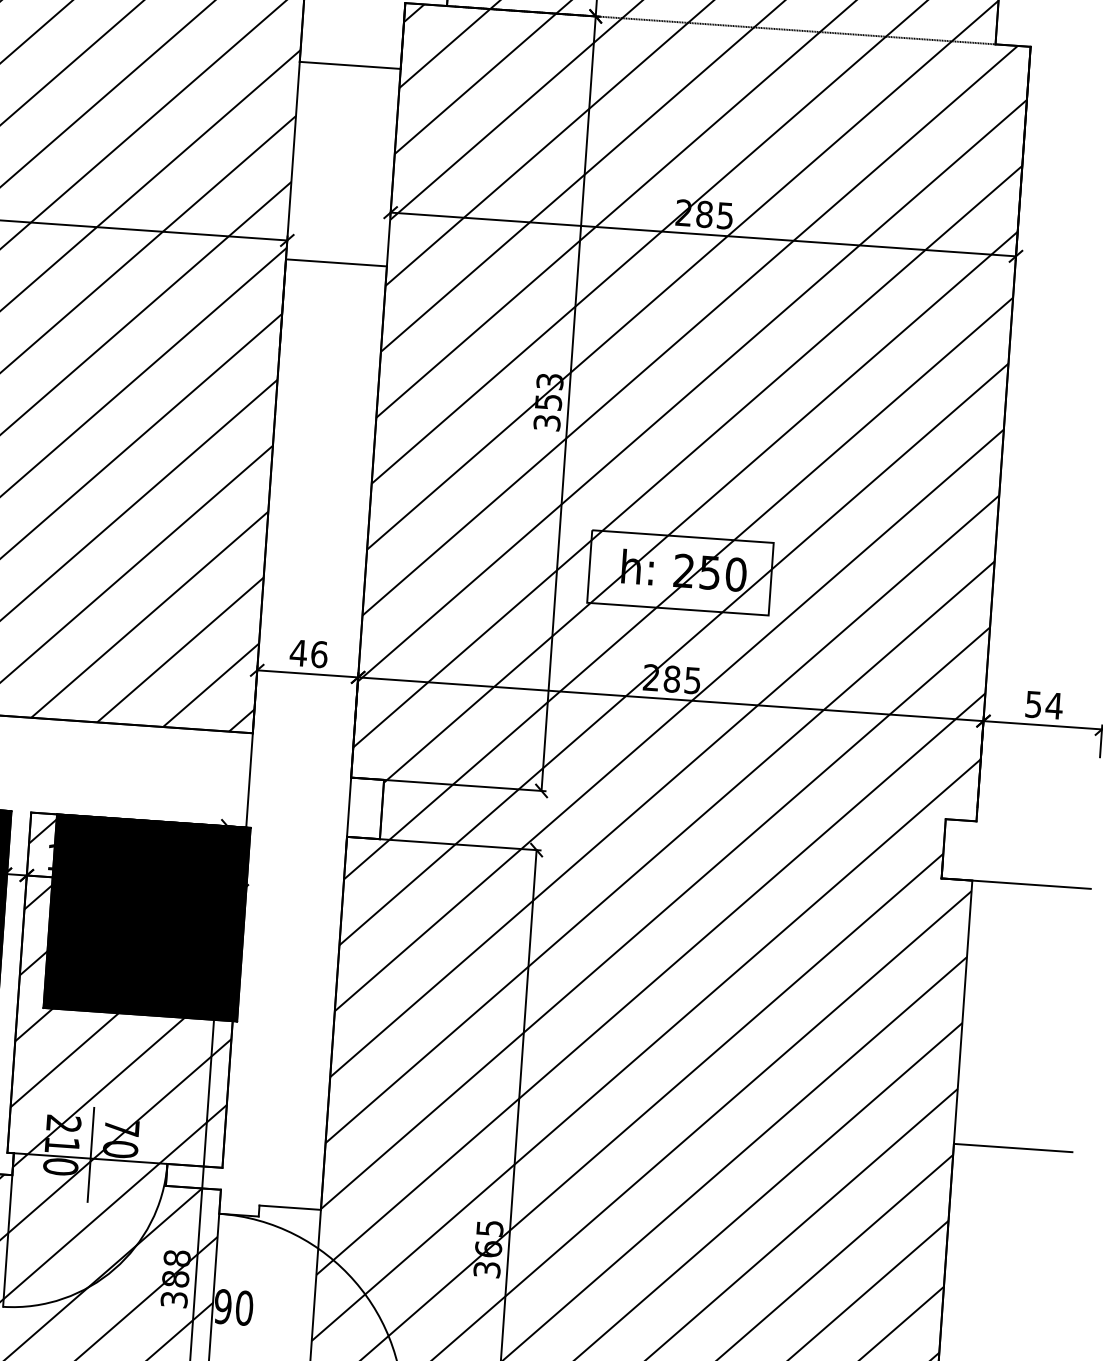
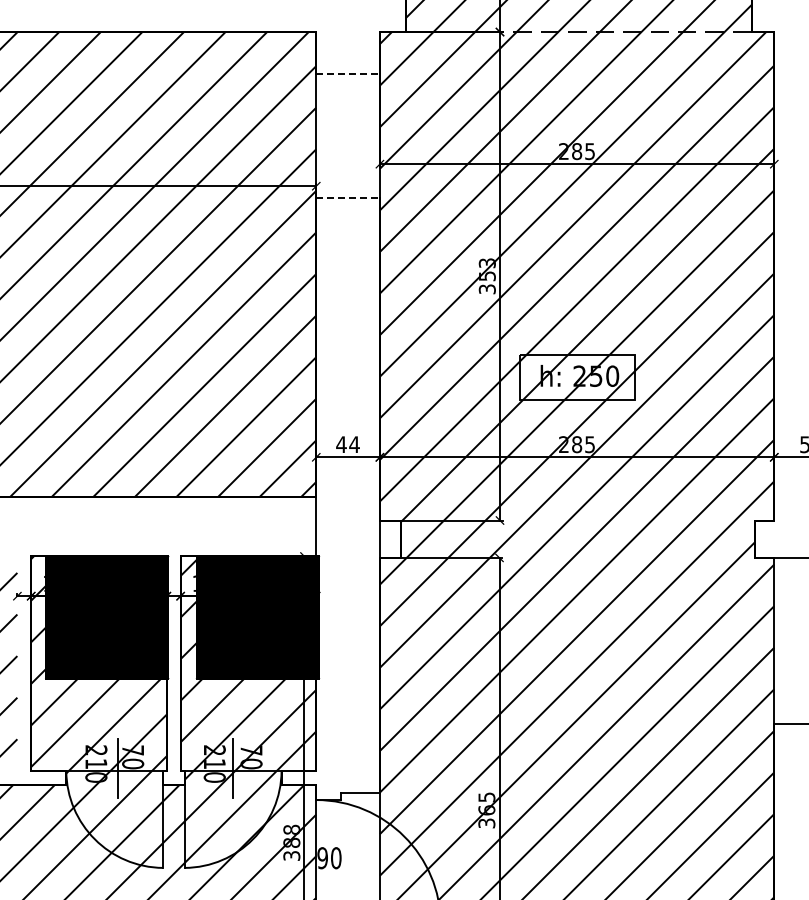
line: (350, 65) -> (348, 73), solid -> dashed
line: (337, 263) -> (348, 198), solid -> dashed
text: (319, 654) -> (354, 444), 46 -> 44

